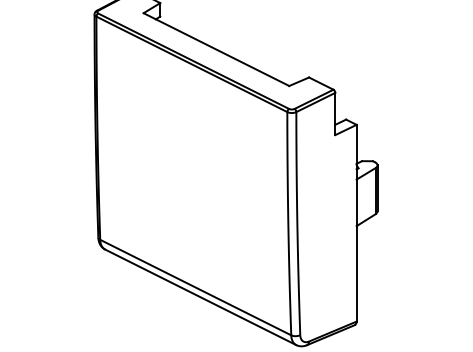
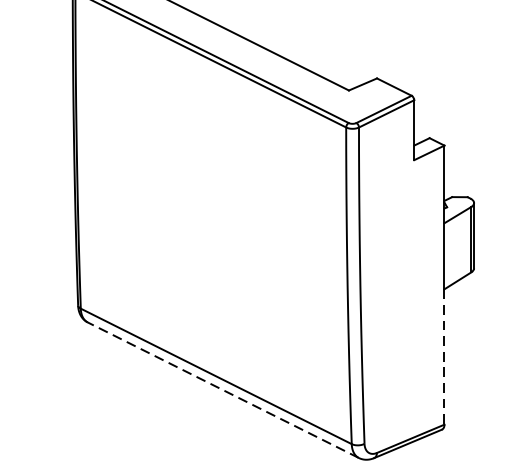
line: (356, 273) -> (444, 356), solid -> dashed
line: (200, 297) -> (223, 390), solid -> dashed

